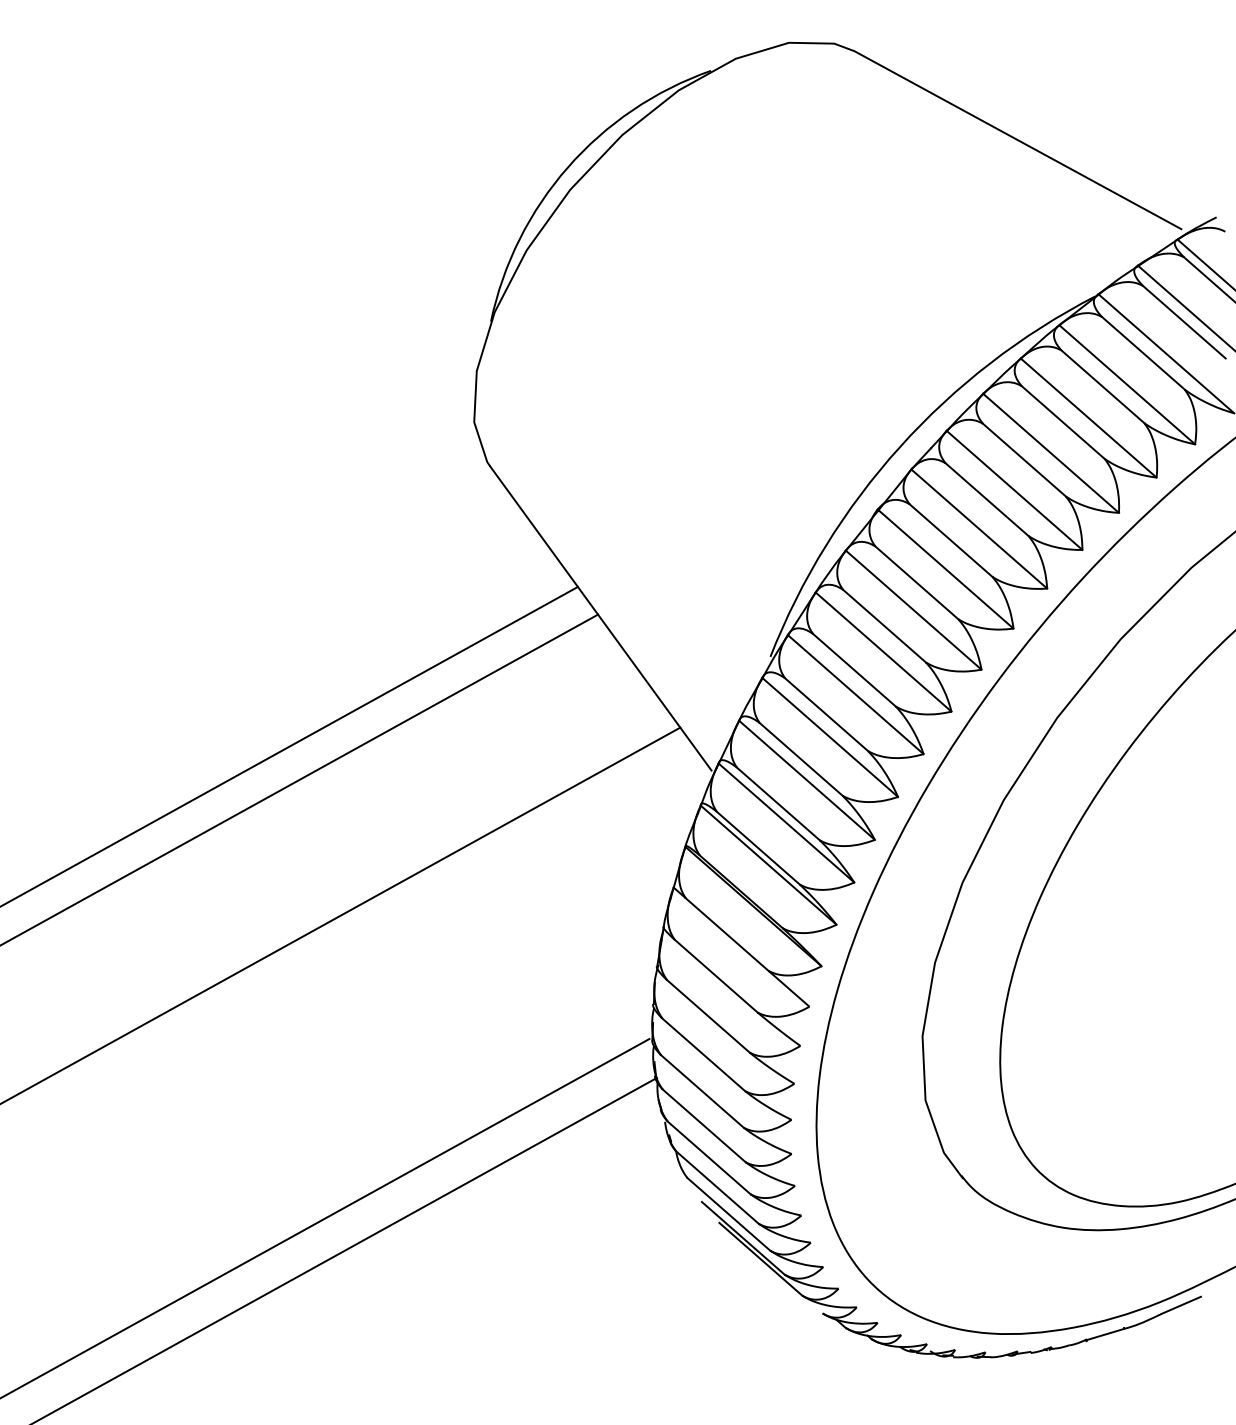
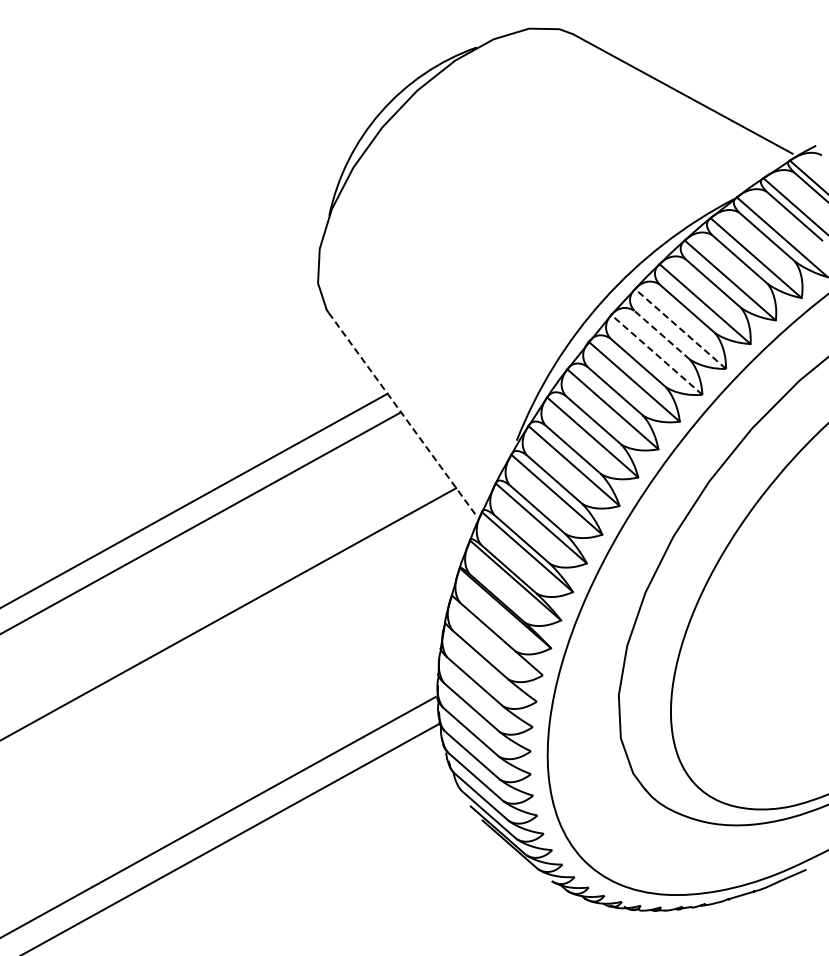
line: (1014, 489) -> (680, 328), solid -> dashed
line: (987, 500) -> (662, 335), solid -> dashed
line: (978, 528) -> (656, 354), solid -> dashed
line: (601, 619) -> (403, 415), solid -> dashed

